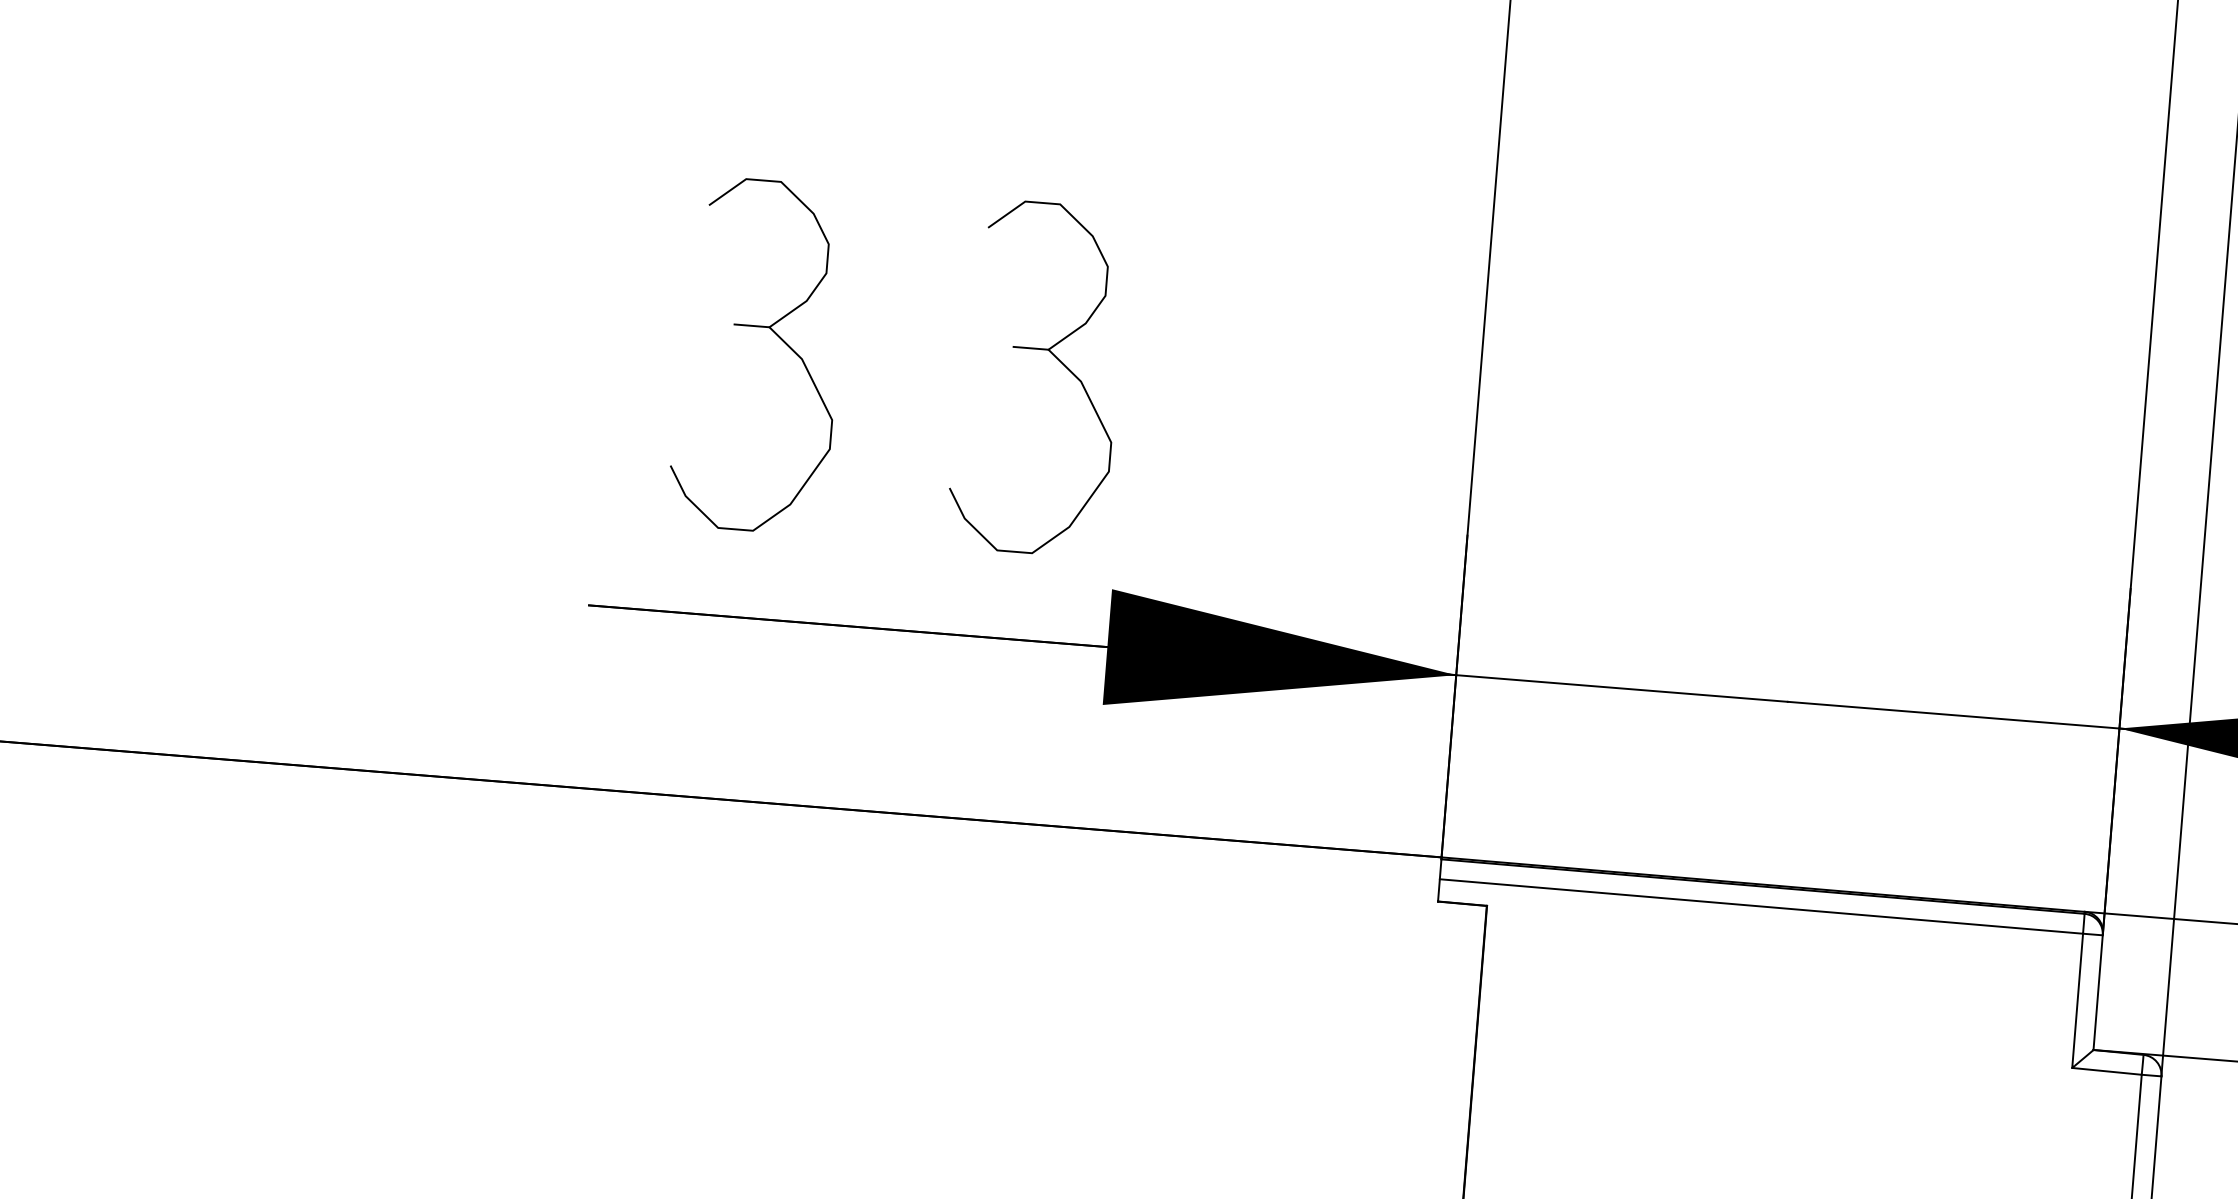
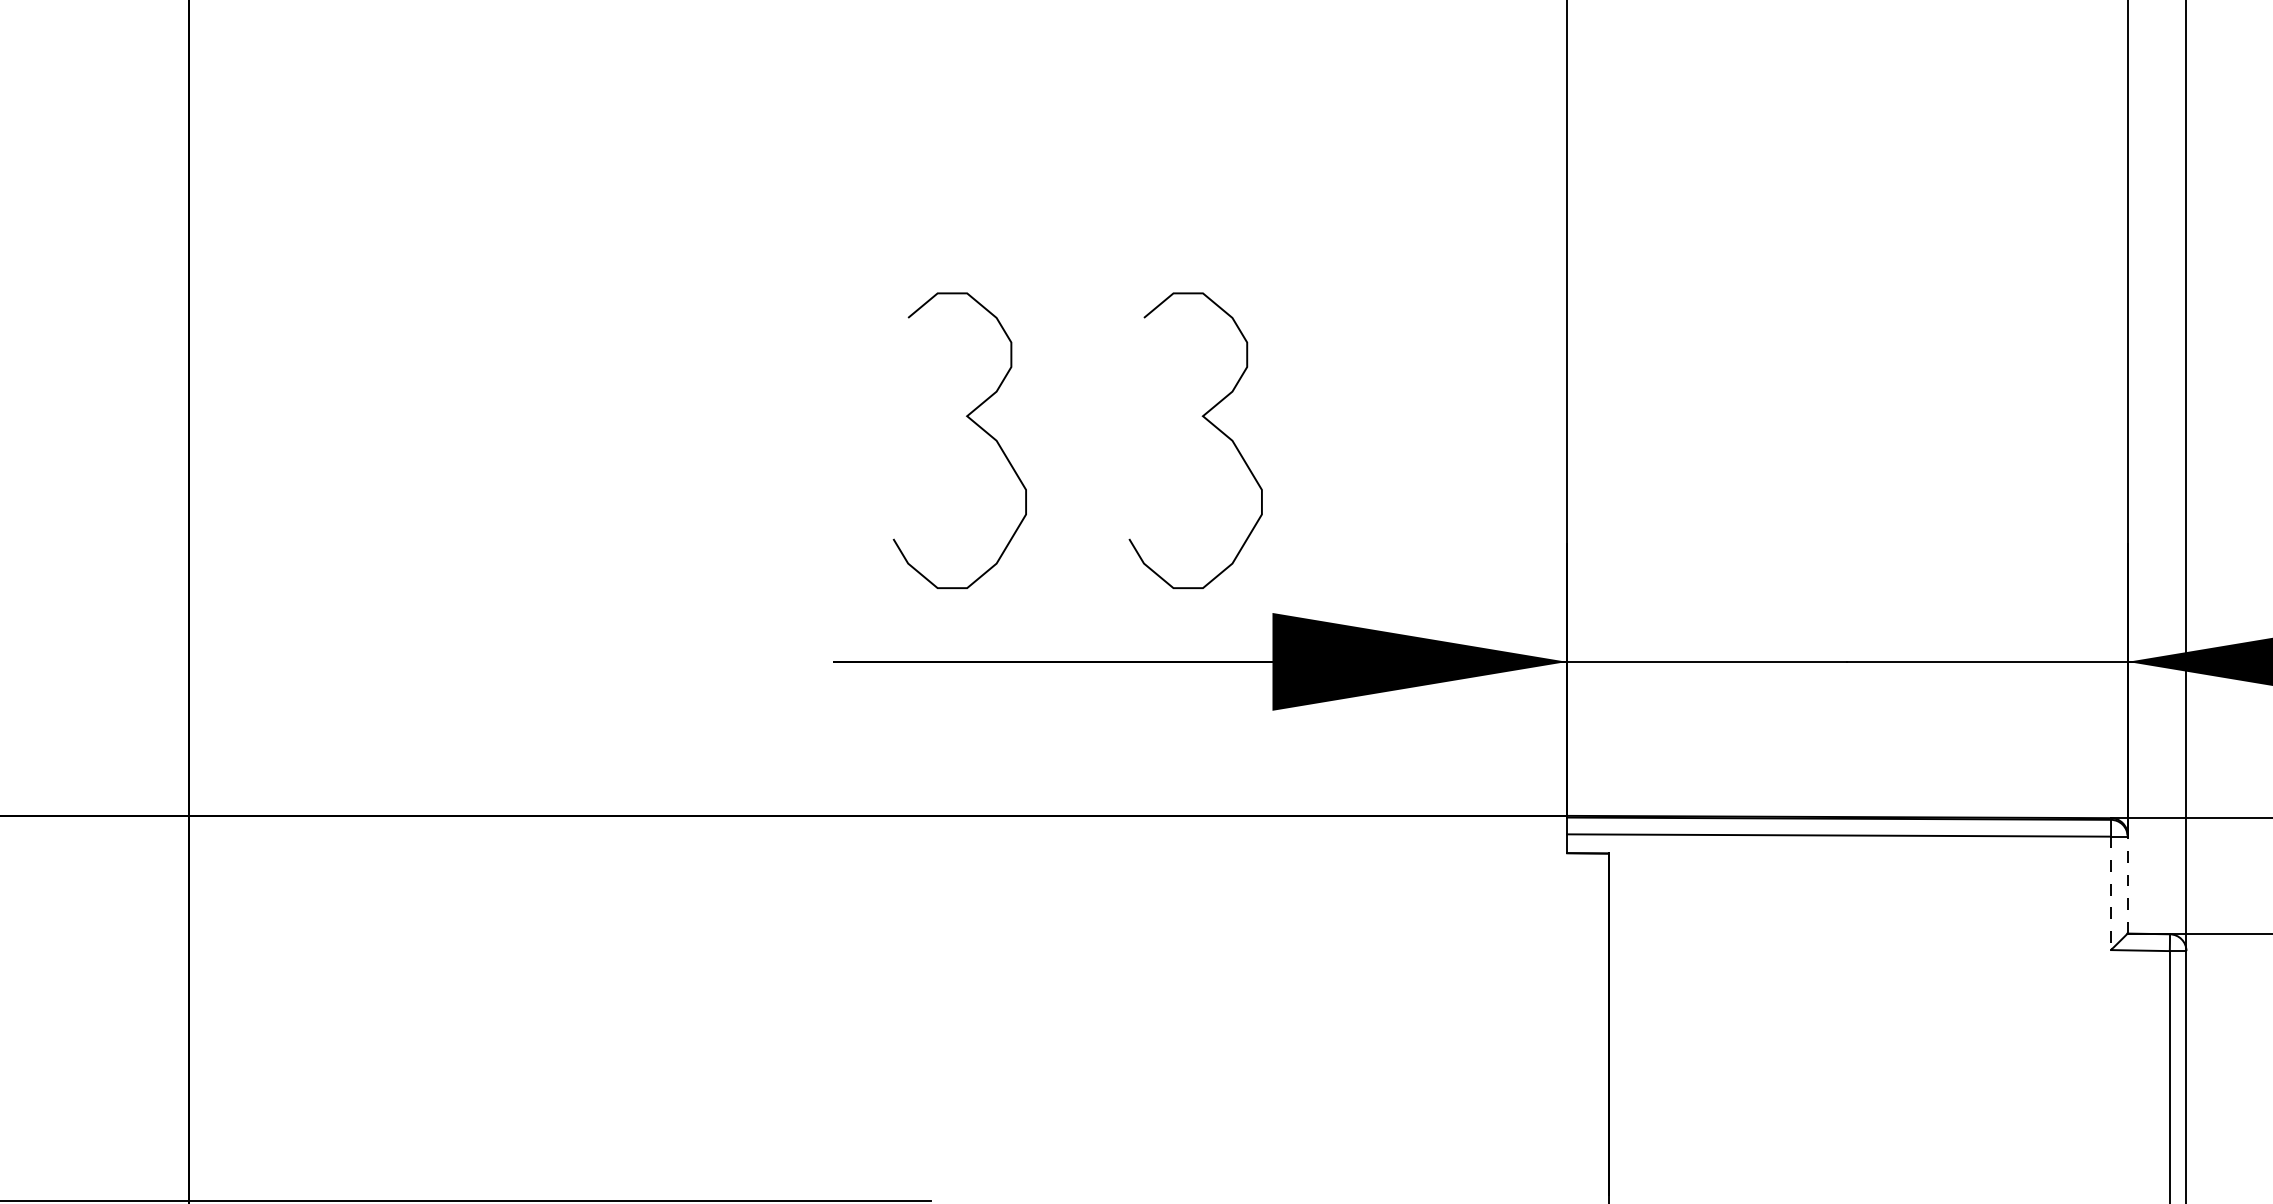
line: (752, 326) -> (952, 416), removed
line: (1030, 348) -> (1187, 416), removed
line: (2098, 990) -> (2127, 883), solid -> dashed
line: (2078, 1001) -> (2111, 893), solid -> dashed

